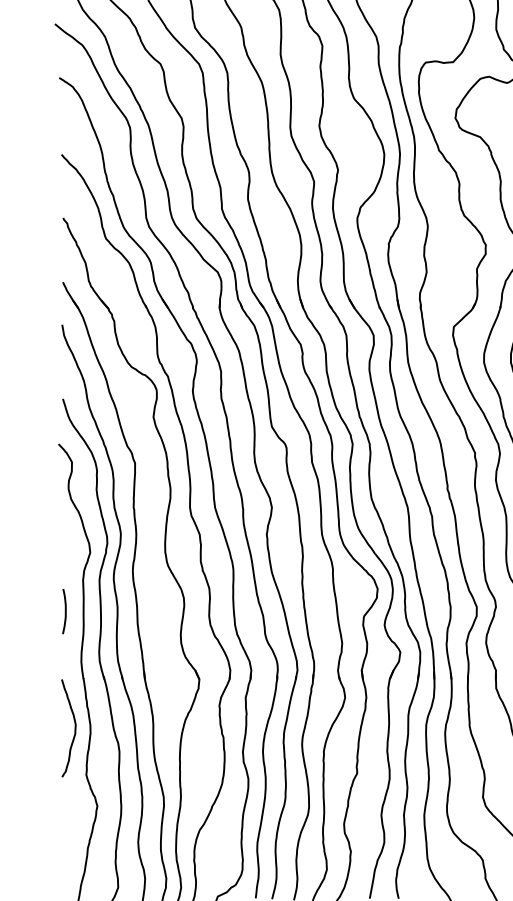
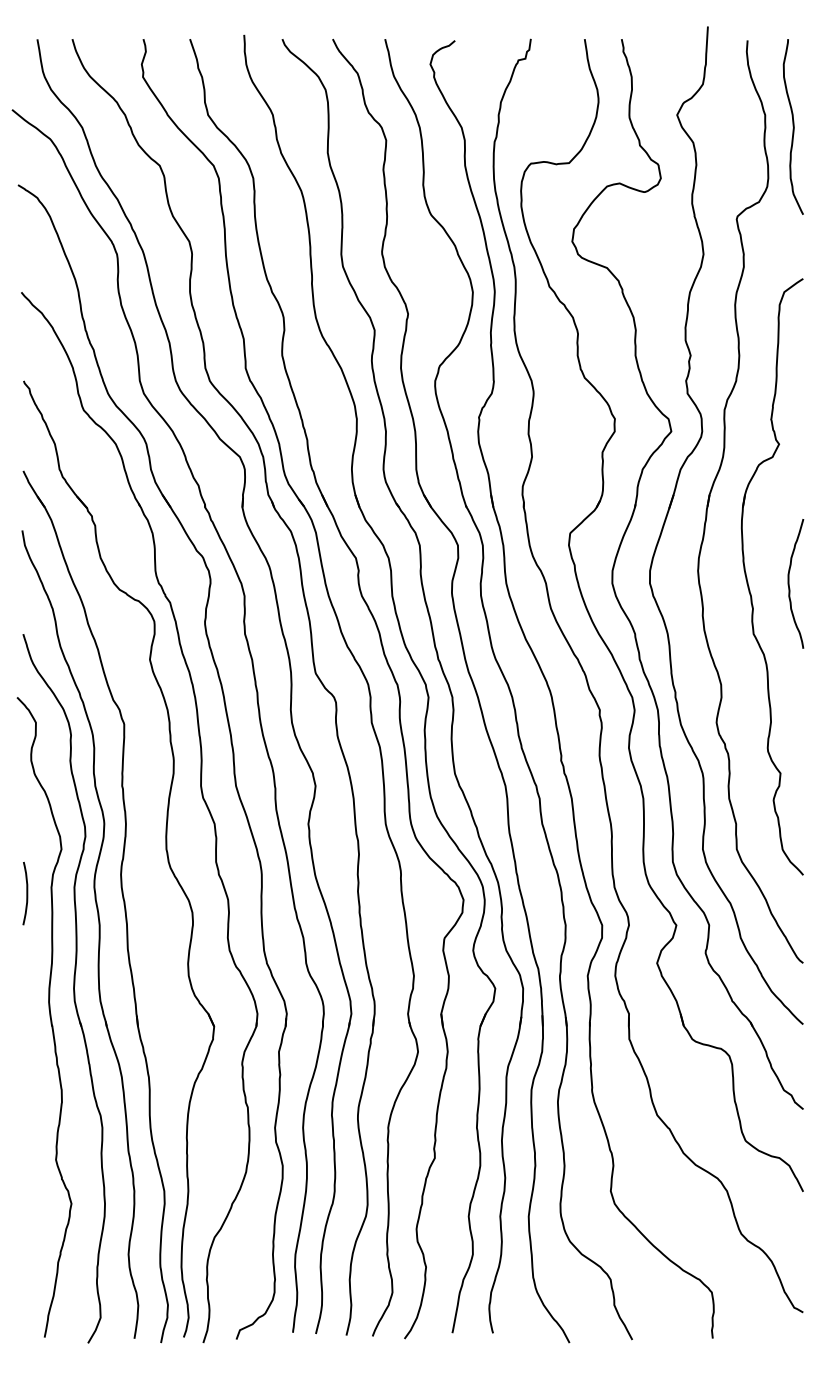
curve: (65, 611) -> (26, 893), moved
curve: (74, 730) -> (39, 1097), removed

